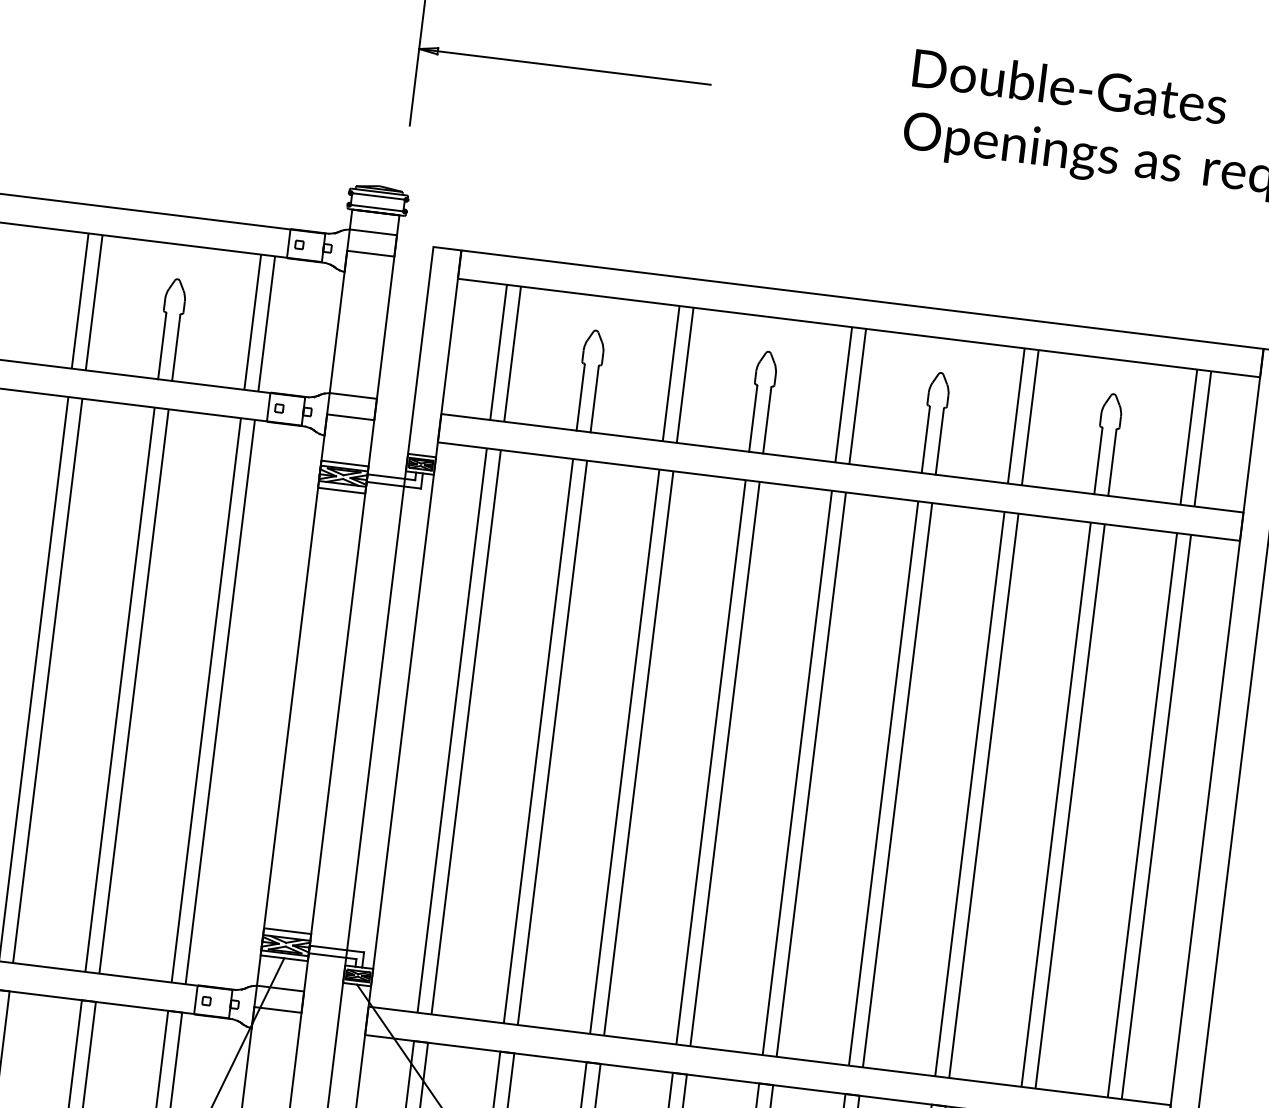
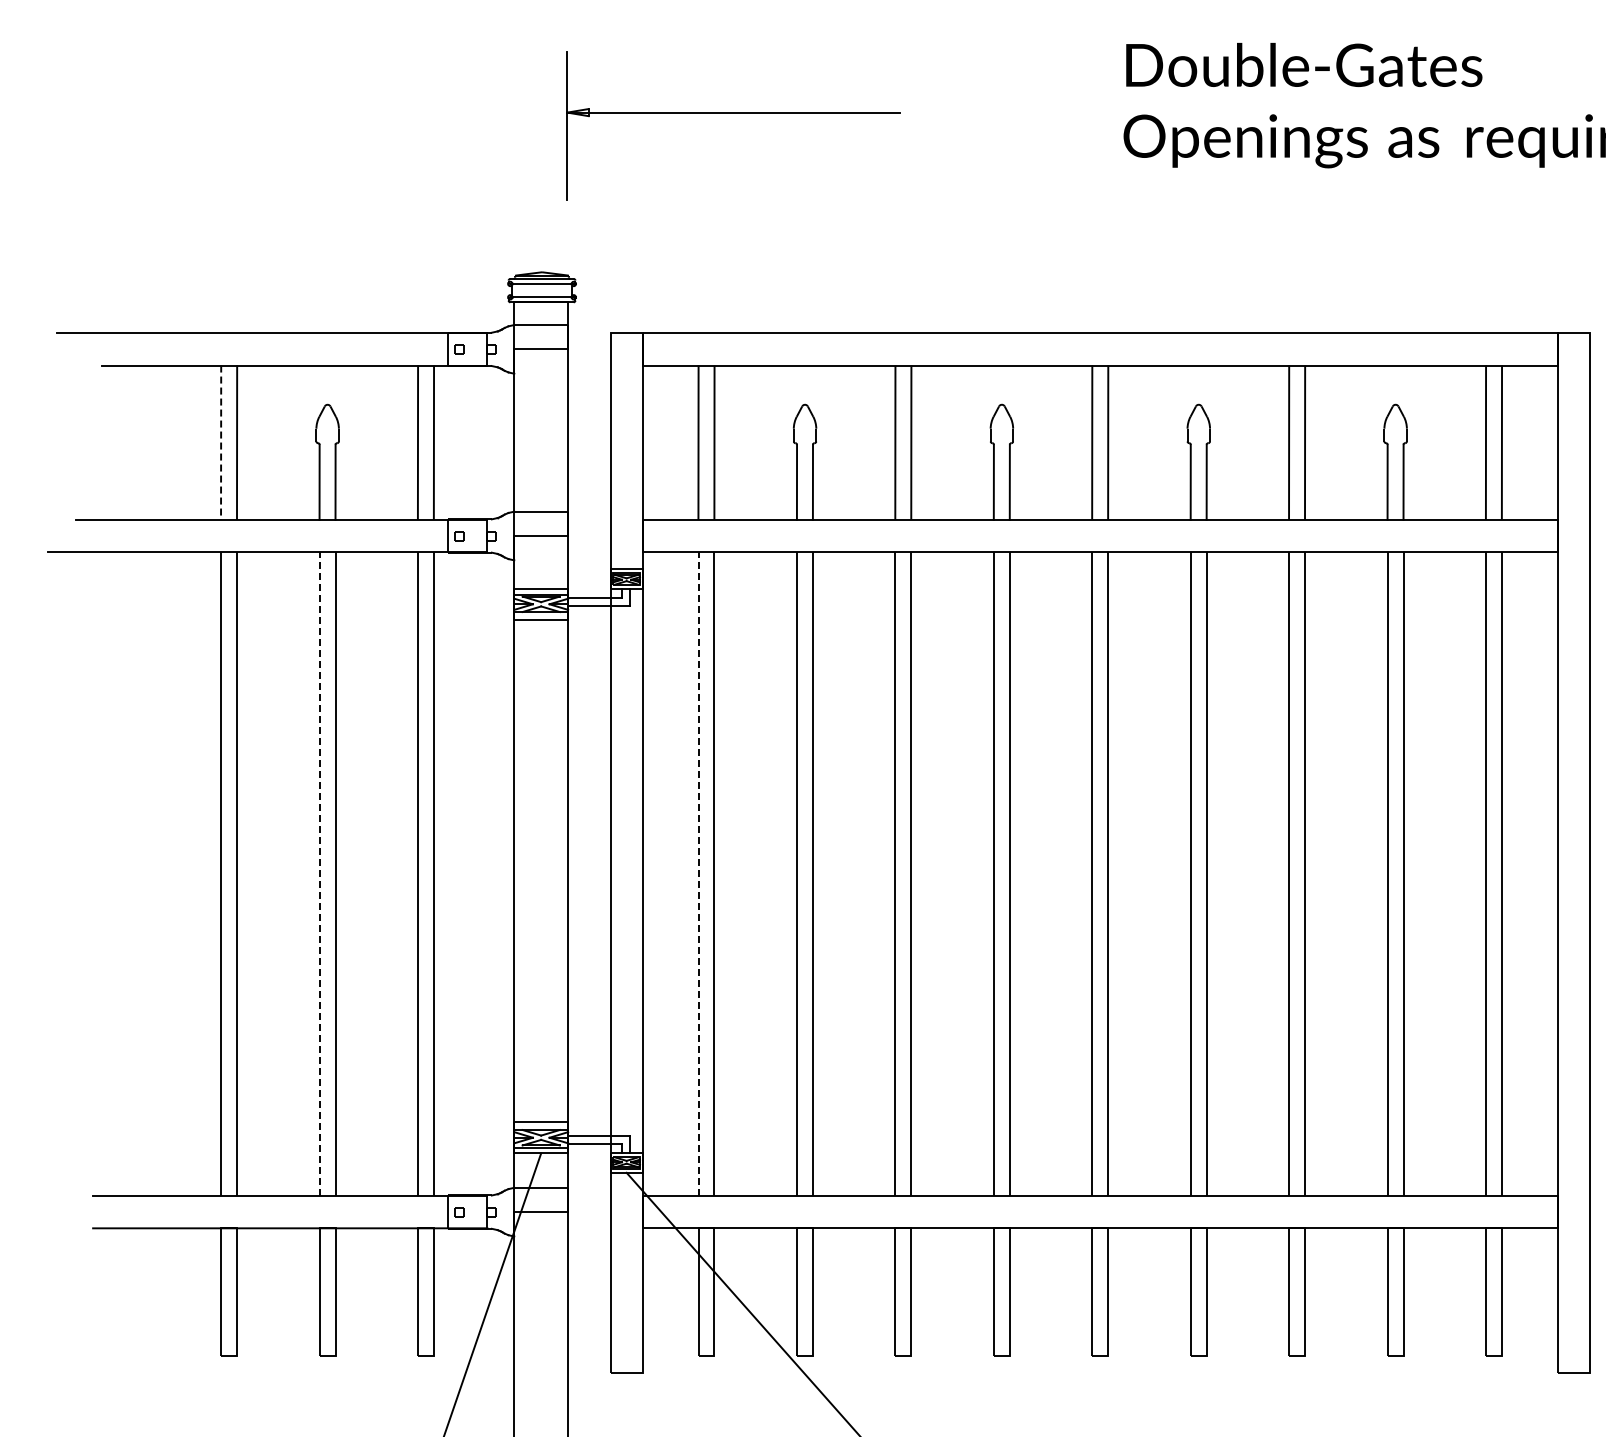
line: (80, 301) -> (221, 443), solid -> dashed
line: (119, 690) -> (319, 874), solid -> dashed
line: (452, 730) -> (698, 874), solid -> dashed

